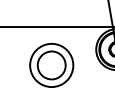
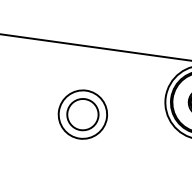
part: (51, 65) -> (82, 114), size x0.62

